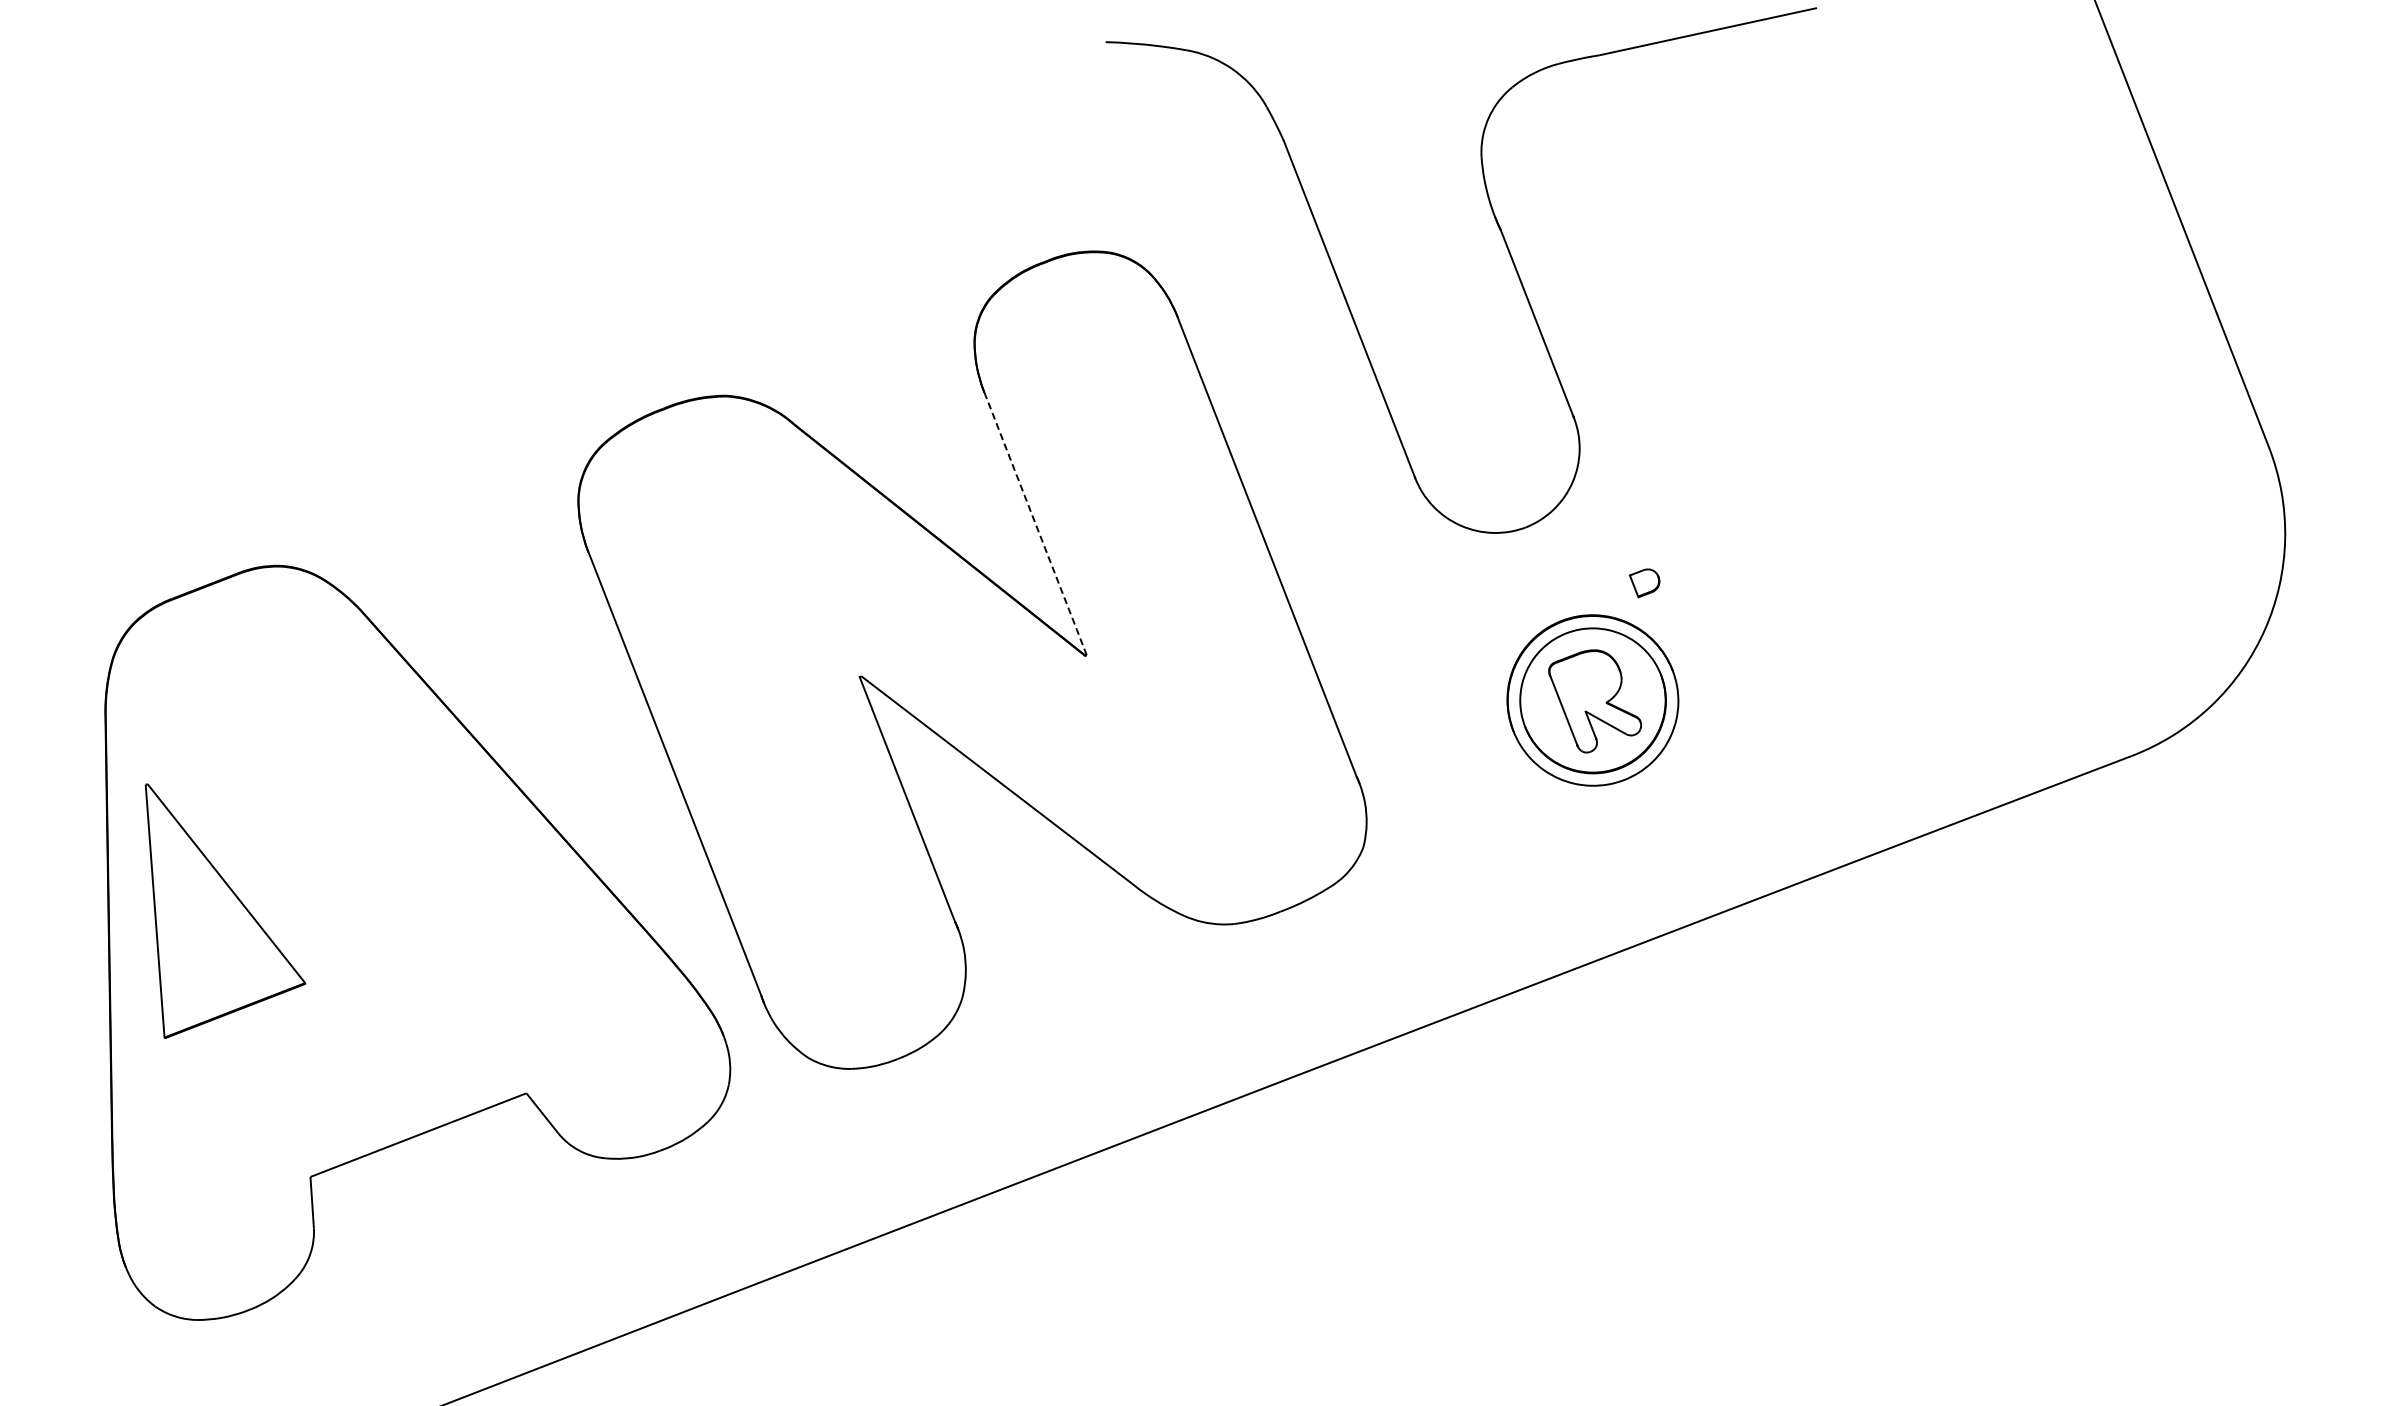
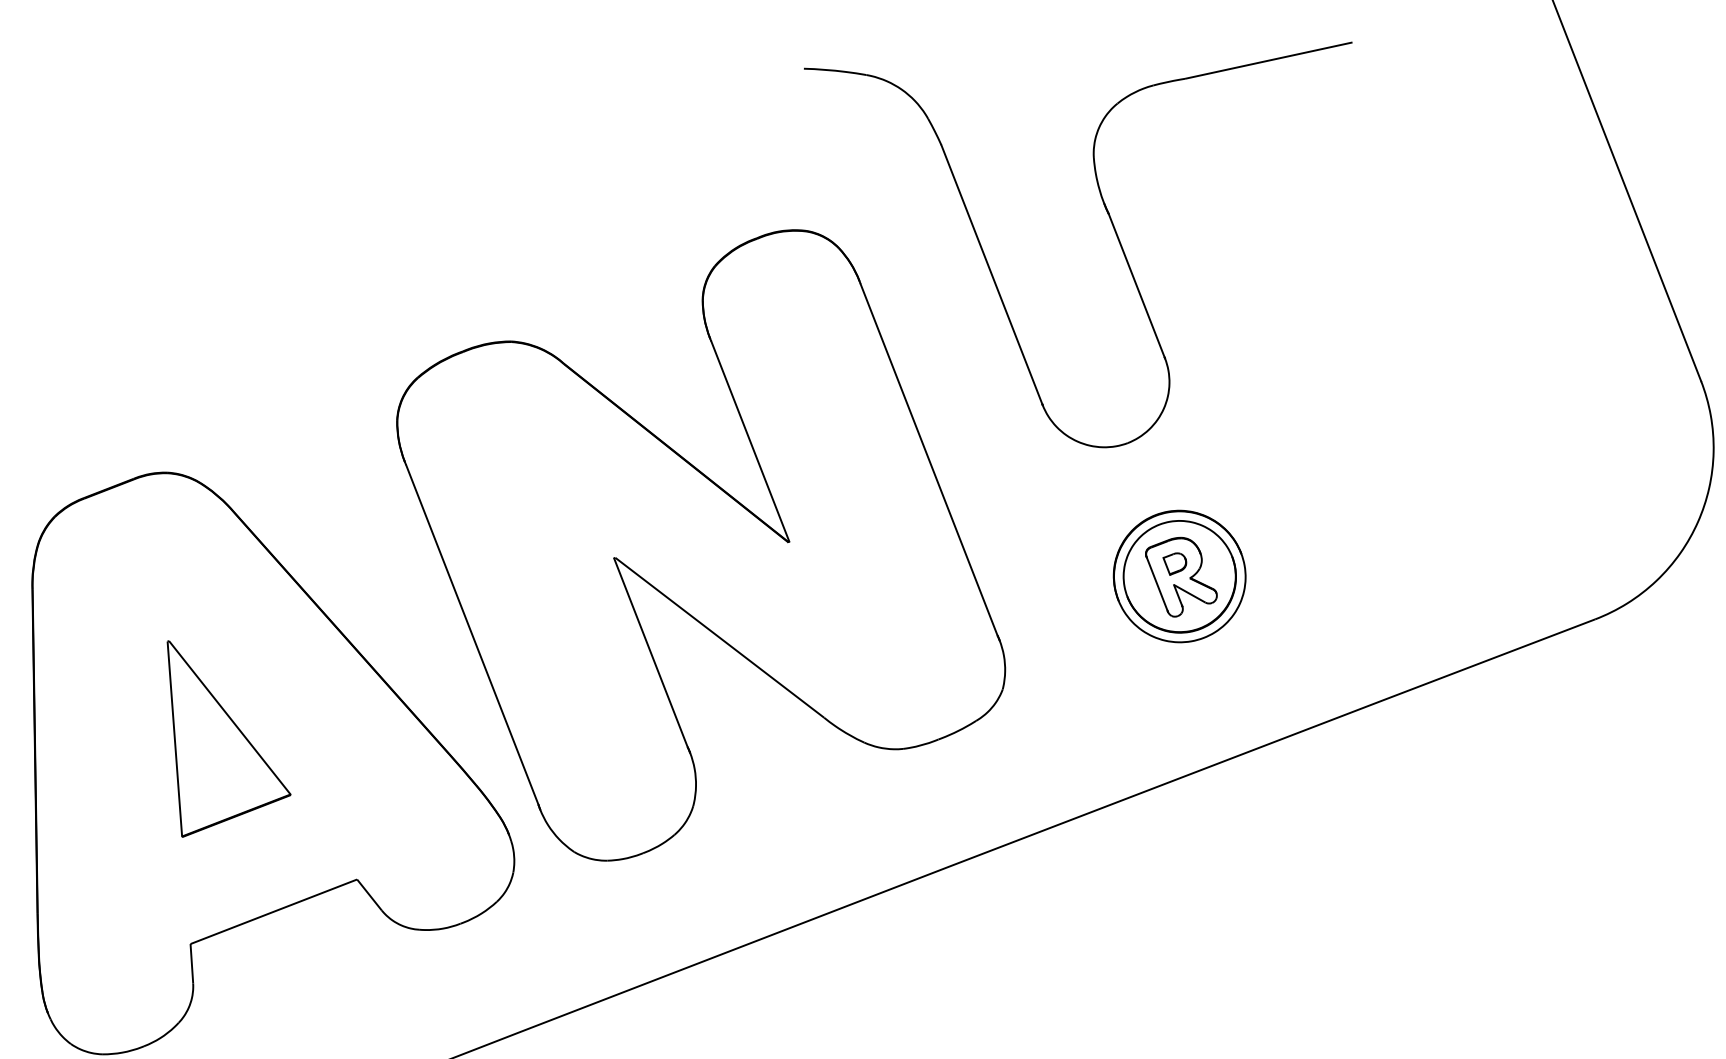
line: (1036, 524) -> (750, 440), dashed -> solid
part: (1644, 583) -> (1174, 564), moved
part: (225, 911) -> (229, 739), moved

